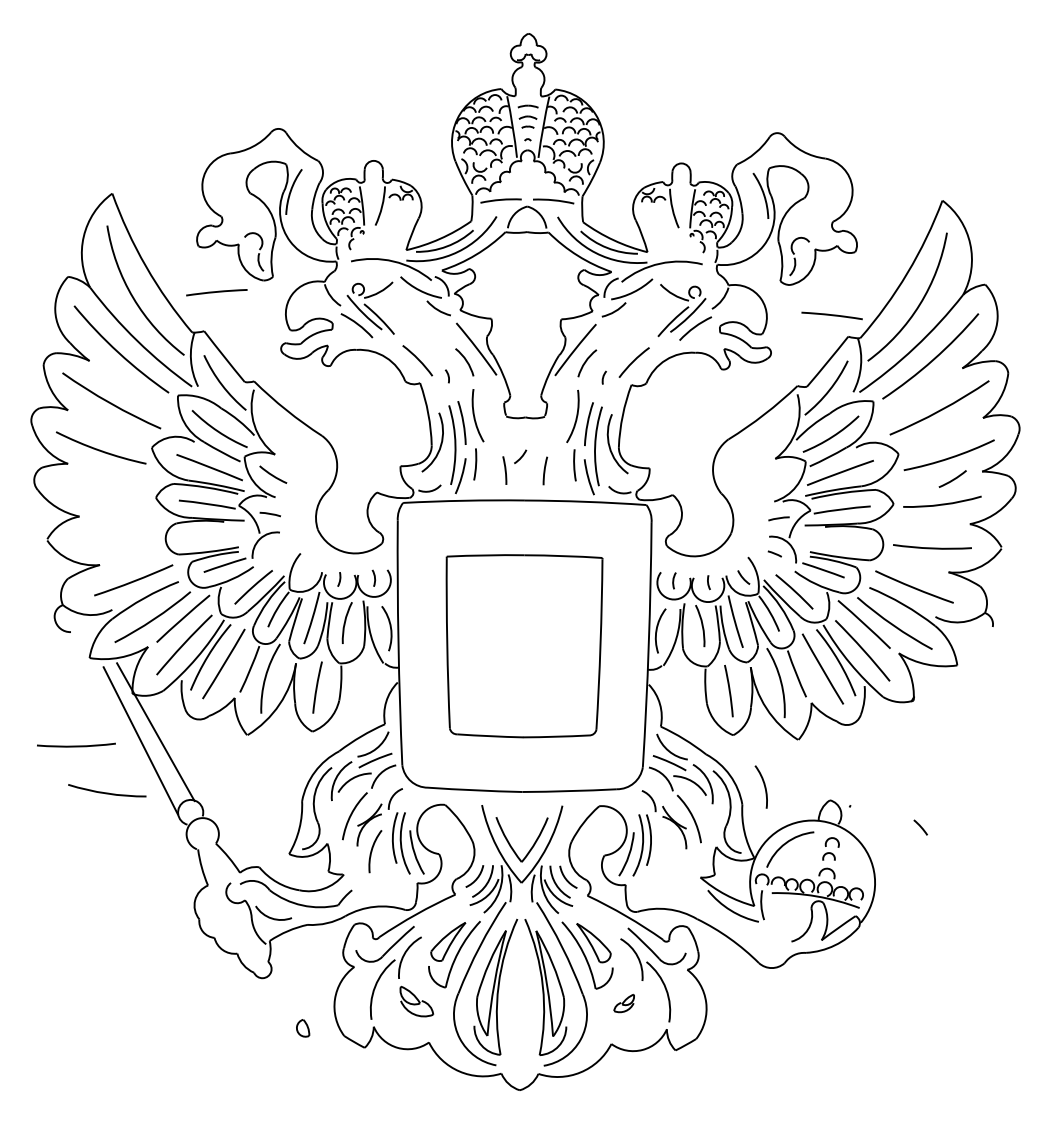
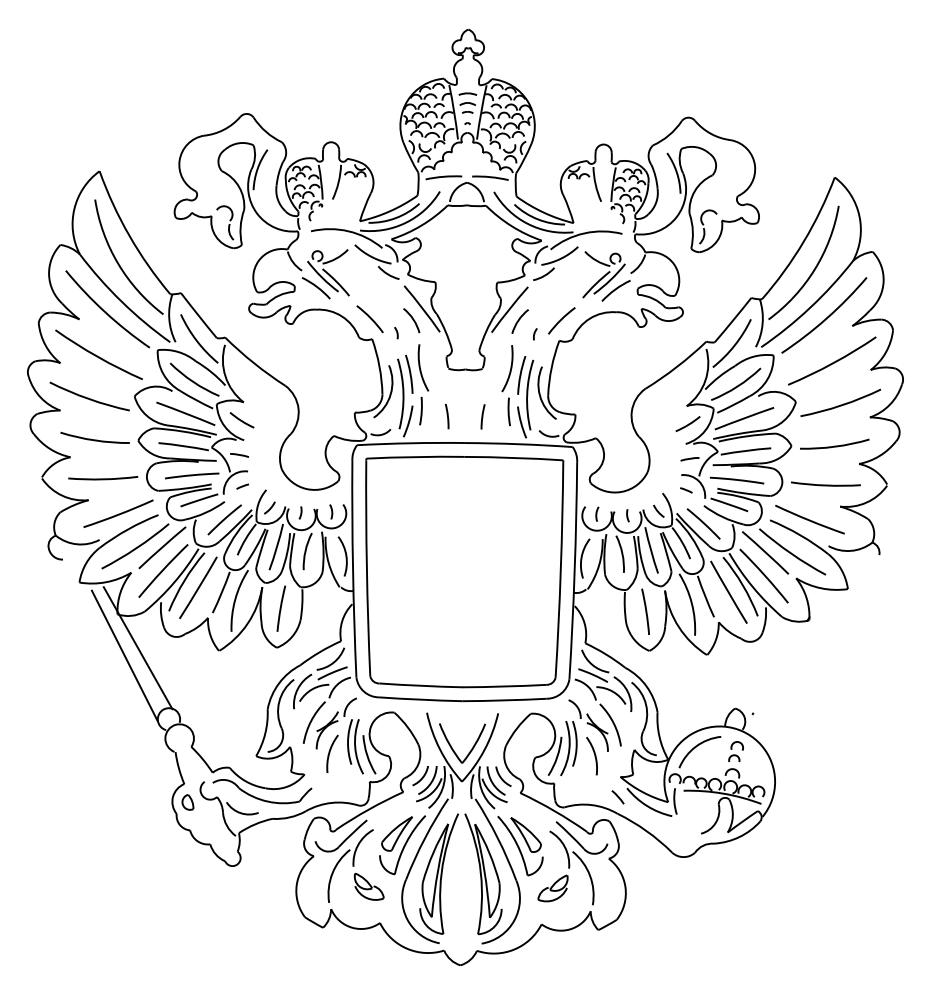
line: (216, 292) -> (191, 475), moved
line: (831, 315) -> (736, 480), moved
line: (520, 456) -> (269, 507), moved
line: (953, 478) -> (688, 423), moved
line: (273, 549) -> (242, 486), added
part: (524, 646) -> (464, 572), size x1.43
arc: (76, 745) -> (103, 478), moved
arc: (763, 784) -> (593, 753), moved
arc: (107, 792) -> (95, 439), moved
line: (920, 827) -> (617, 797), moved
part: (623, 1003) -> (552, 888), size x1.67
part: (303, 1028) -> (188, 802), moved

